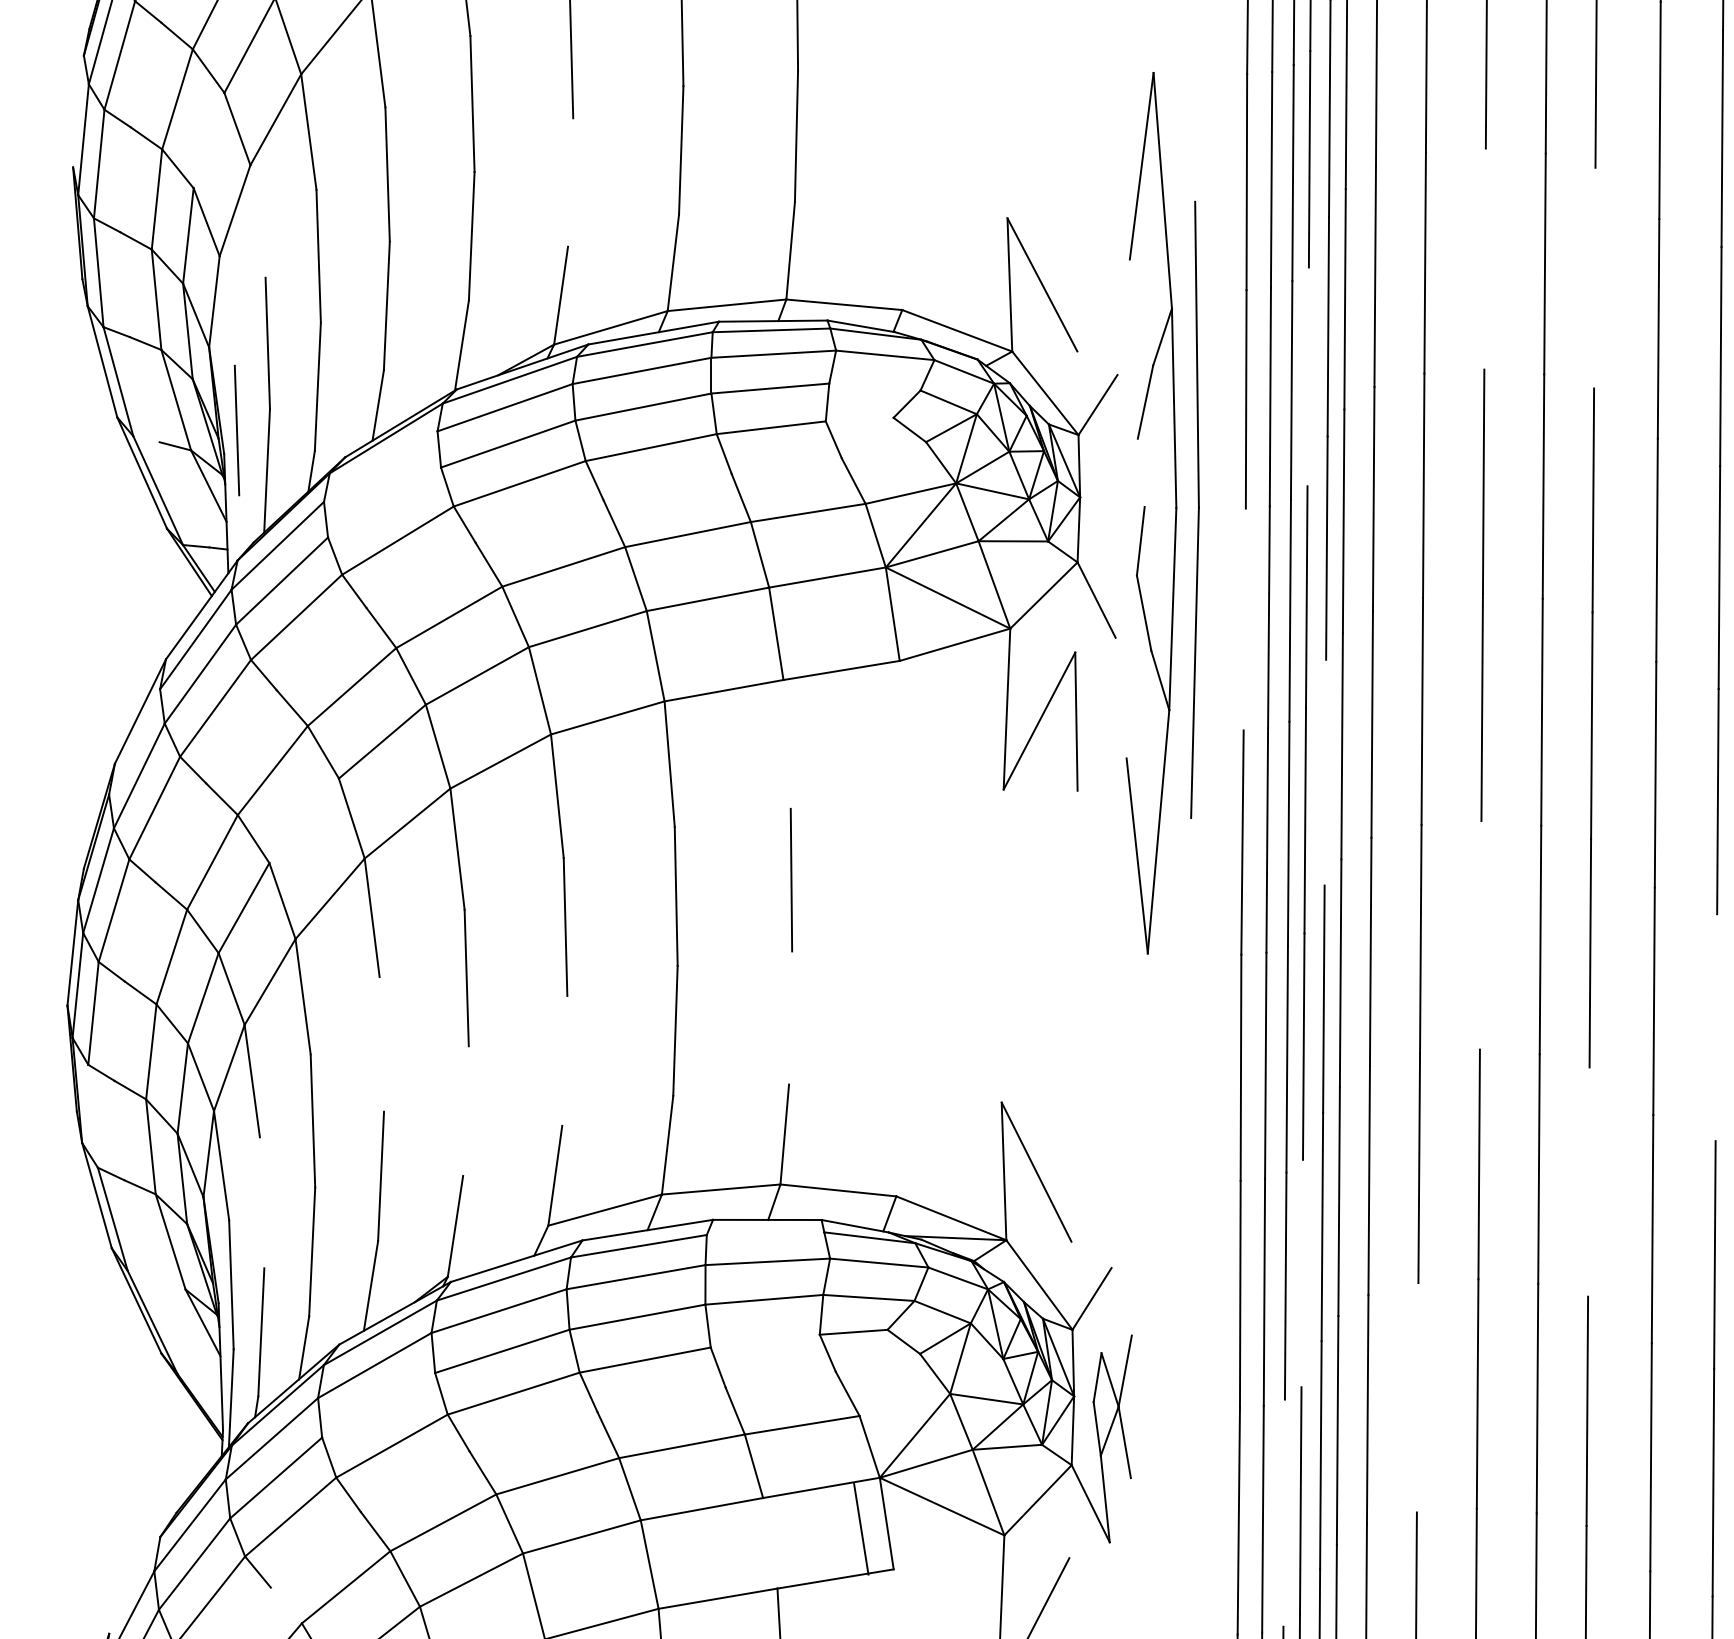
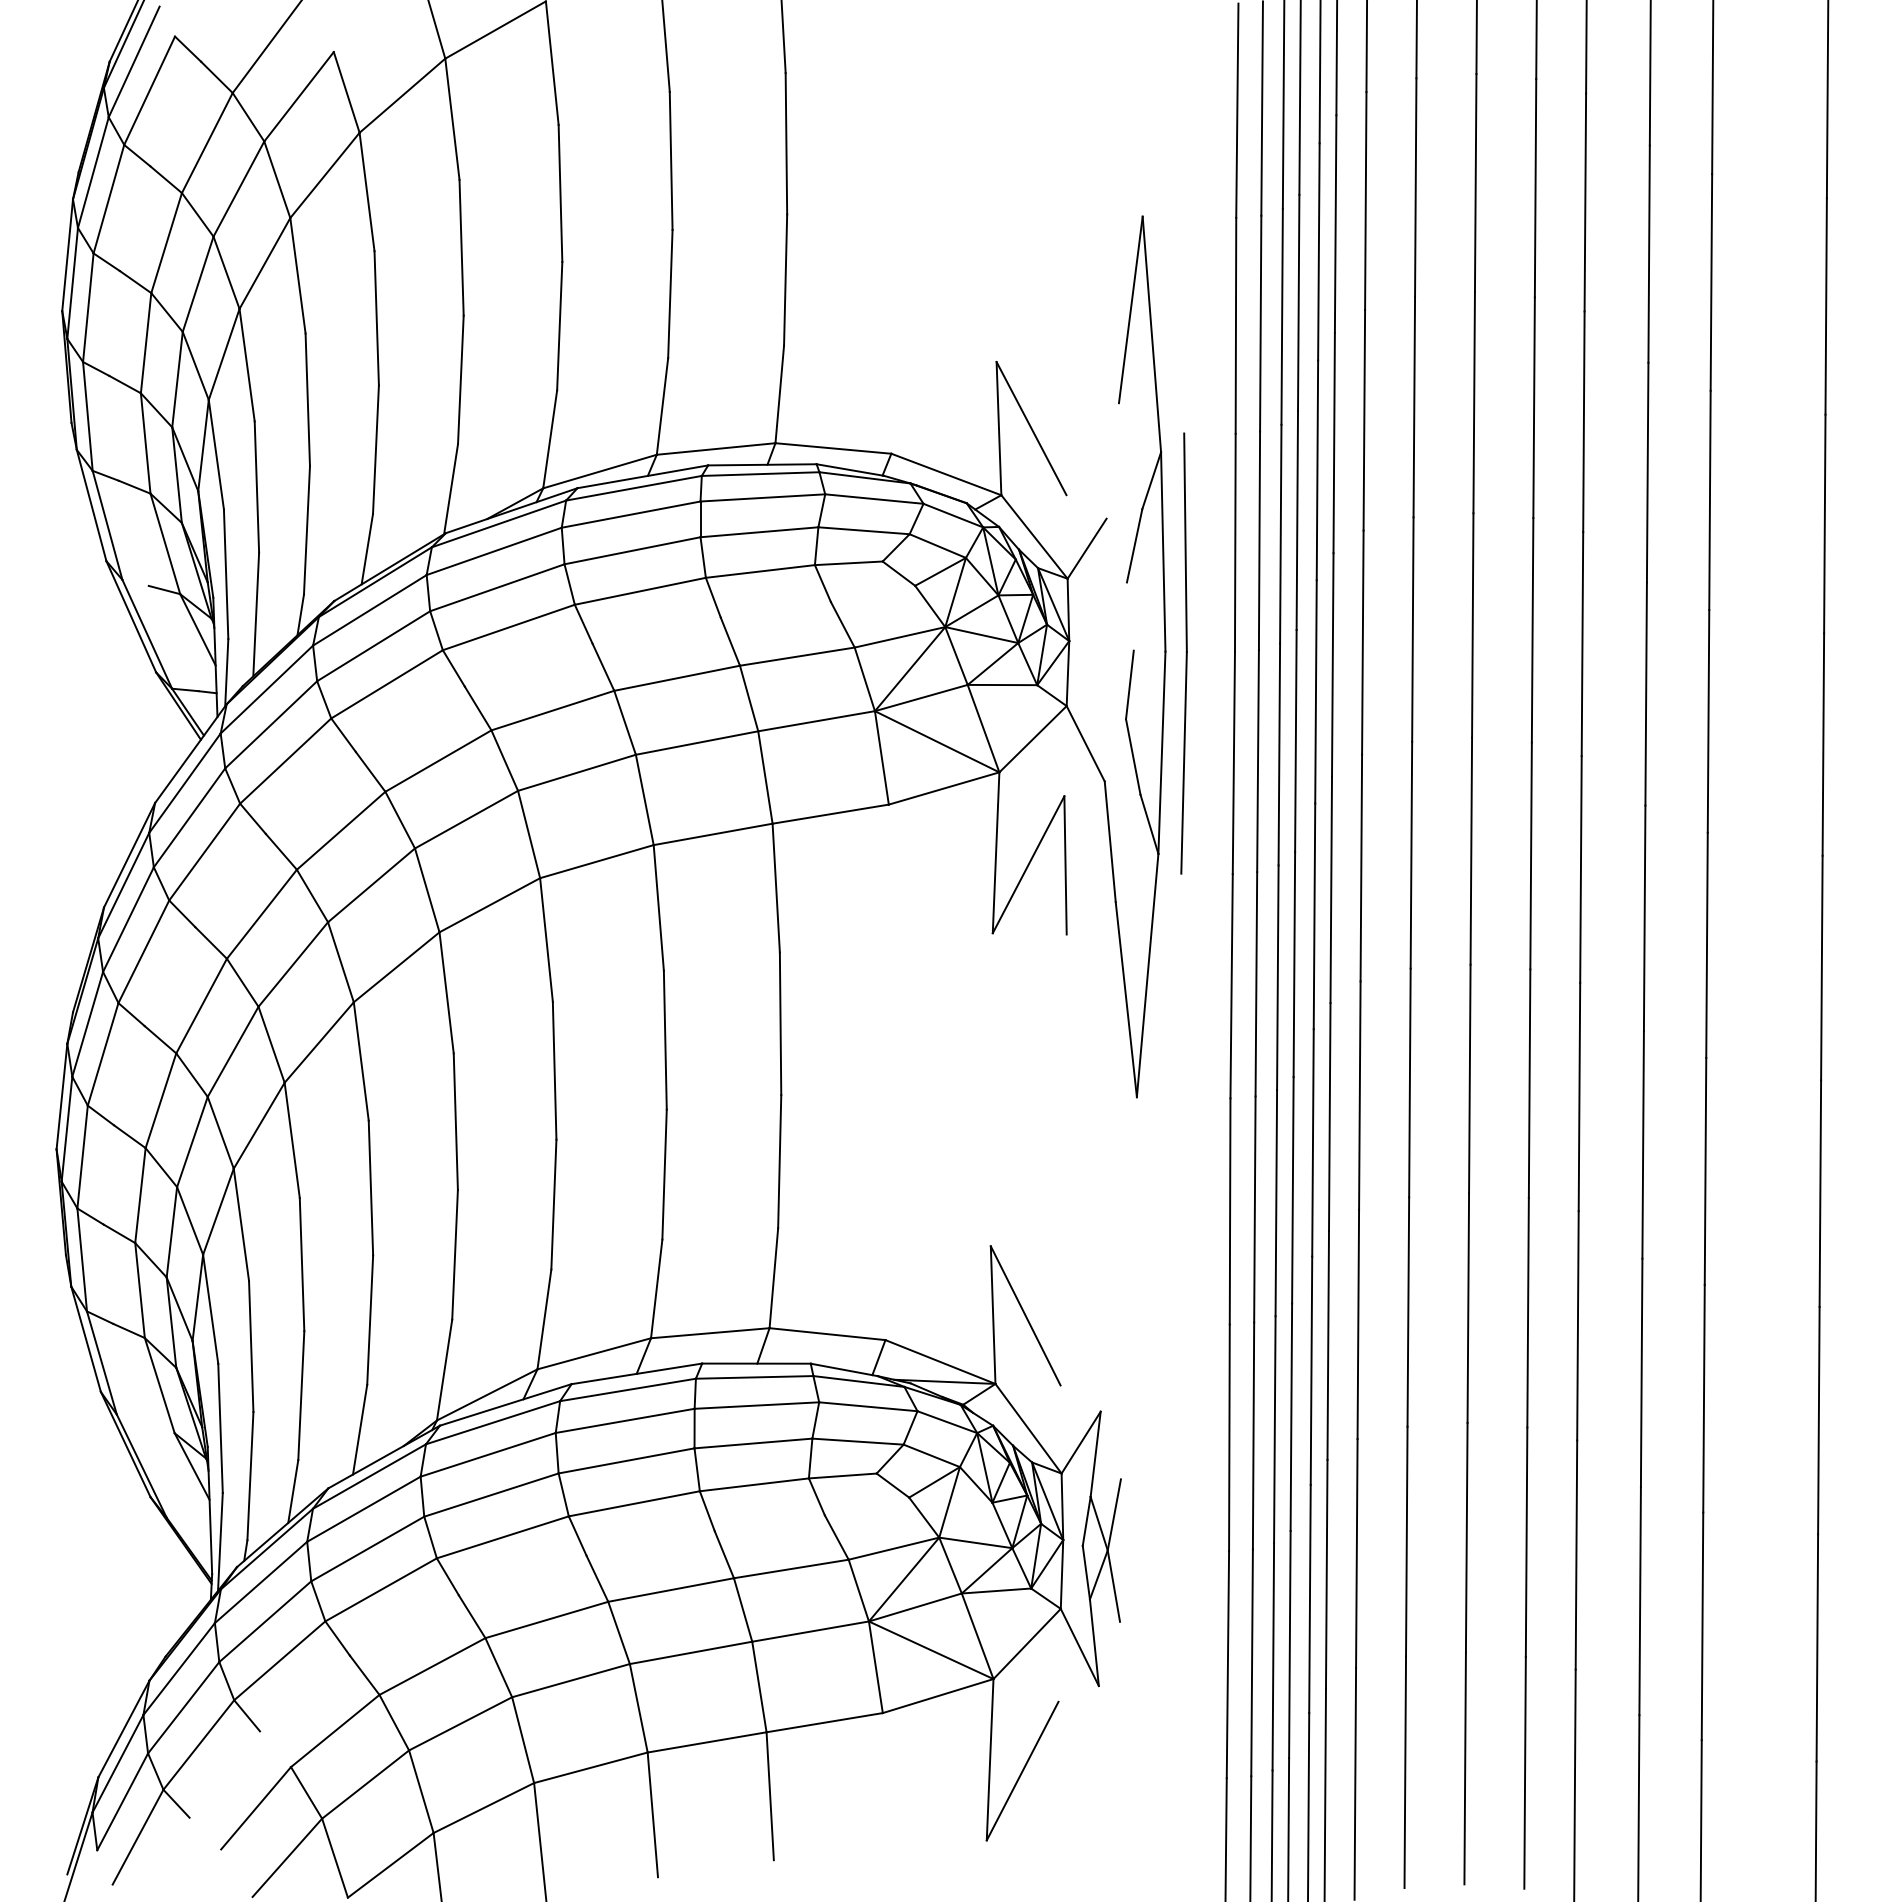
line: (78, 111) -> (67, 255), added
line: (208, 139) -> (197, 283), added
line: (570, 181) -> (559, 325), added
line: (257, 220) -> (246, 364), added
line: (1484, 258) -> (1473, 402), added
line: (1594, 277) -> (1583, 421), added
line: (226, 310) -> (215, 454), added
line: (1308, 376) -> (1297, 520), added
line: (874, 386) -> (863, 530), added
line: (859, 419) -> (848, 563), added
line: (380, 466) -> (369, 610), added
line: (384, 502) -> (373, 646), added
part: (1194, 509) -> (1183, 653), size x0.71
line: (237, 528) -> (226, 672), added
line: (1244, 619) -> (1233, 763), added
line: (1120, 697) -> (1109, 841), added
line: (134, 741) -> (123, 885), added
line: (786, 743) -> (775, 887), added
line: (1325, 772) -> (1314, 916), added
line: (304, 820) -> (293, 964), added
line: (1480, 934) -> (1469, 1078), added
line: (790, 1017) -> (779, 1161), added
line: (1716, 1026) -> (1705, 1170), added
line: (381, 1043) -> (370, 1187), added
line: (564, 1060) -> (553, 1204), added
line: (465, 1110) -> (454, 1254), added
line: (93, 1115) -> (82, 1259), added
line: (1588, 1181) -> (1577, 1325), added
line: (262, 1202) -> (251, 1346), added
line: (765, 1233) -> (754, 1377), added
line: (497, 1250) -> (486, 1394), added
line: (1302, 1272) -> (1291, 1416), added
line: (1106, 1309) -> (1095, 1453), added
line: (764, 1340) -> (753, 1484), added
line: (1417, 1397) -> (1406, 1541), added
line: (378, 1404) -> (367, 1548), added
line: (904, 1404) -> (893, 1548), added
line: (1284, 1512) -> (1273, 1656), added
line: (861, 1528) -> (759, 1686), moved
line: (948, 1552) -> (937, 1696), added
line: (134, 1584) -> (123, 1728), added

